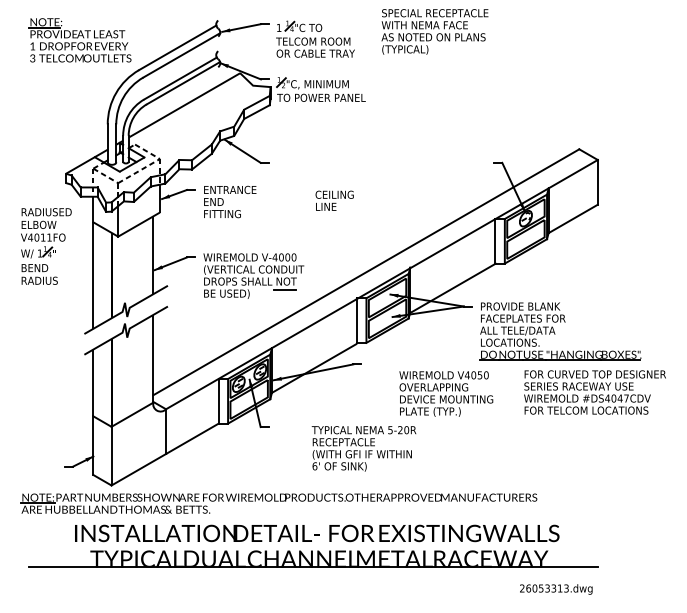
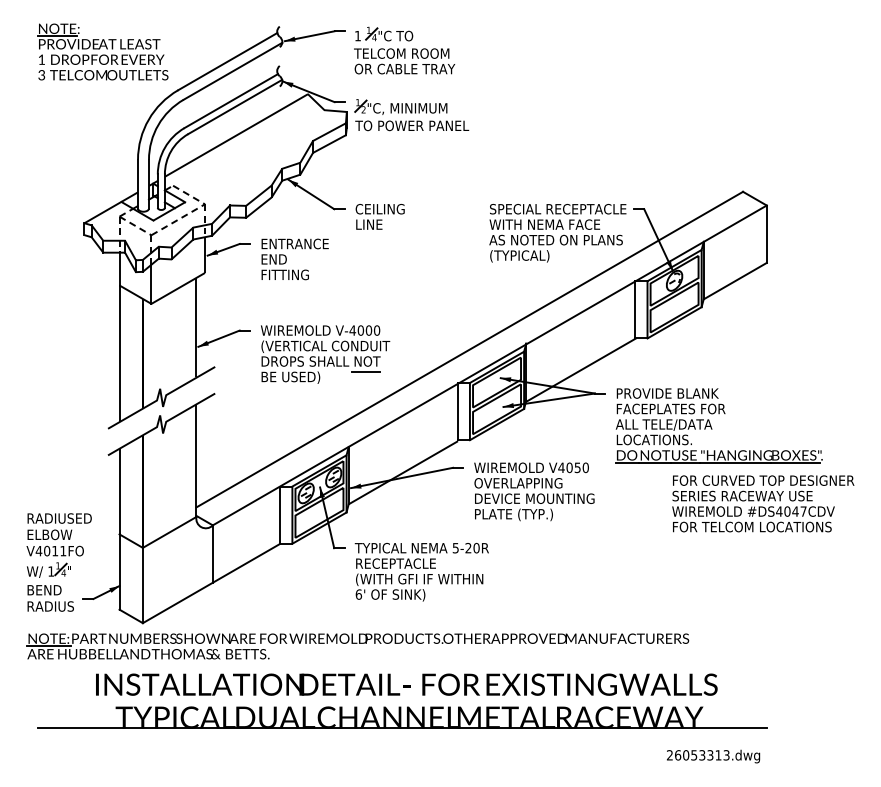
text: (434, 32) -> (557, 233), moved
text: (334, 200) -> (379, 216), moved
part: (45, 246) -> (58, 562), moved
text: (446, 393) -> (534, 491), moved
text: (363, 449) -> (421, 572), moved

